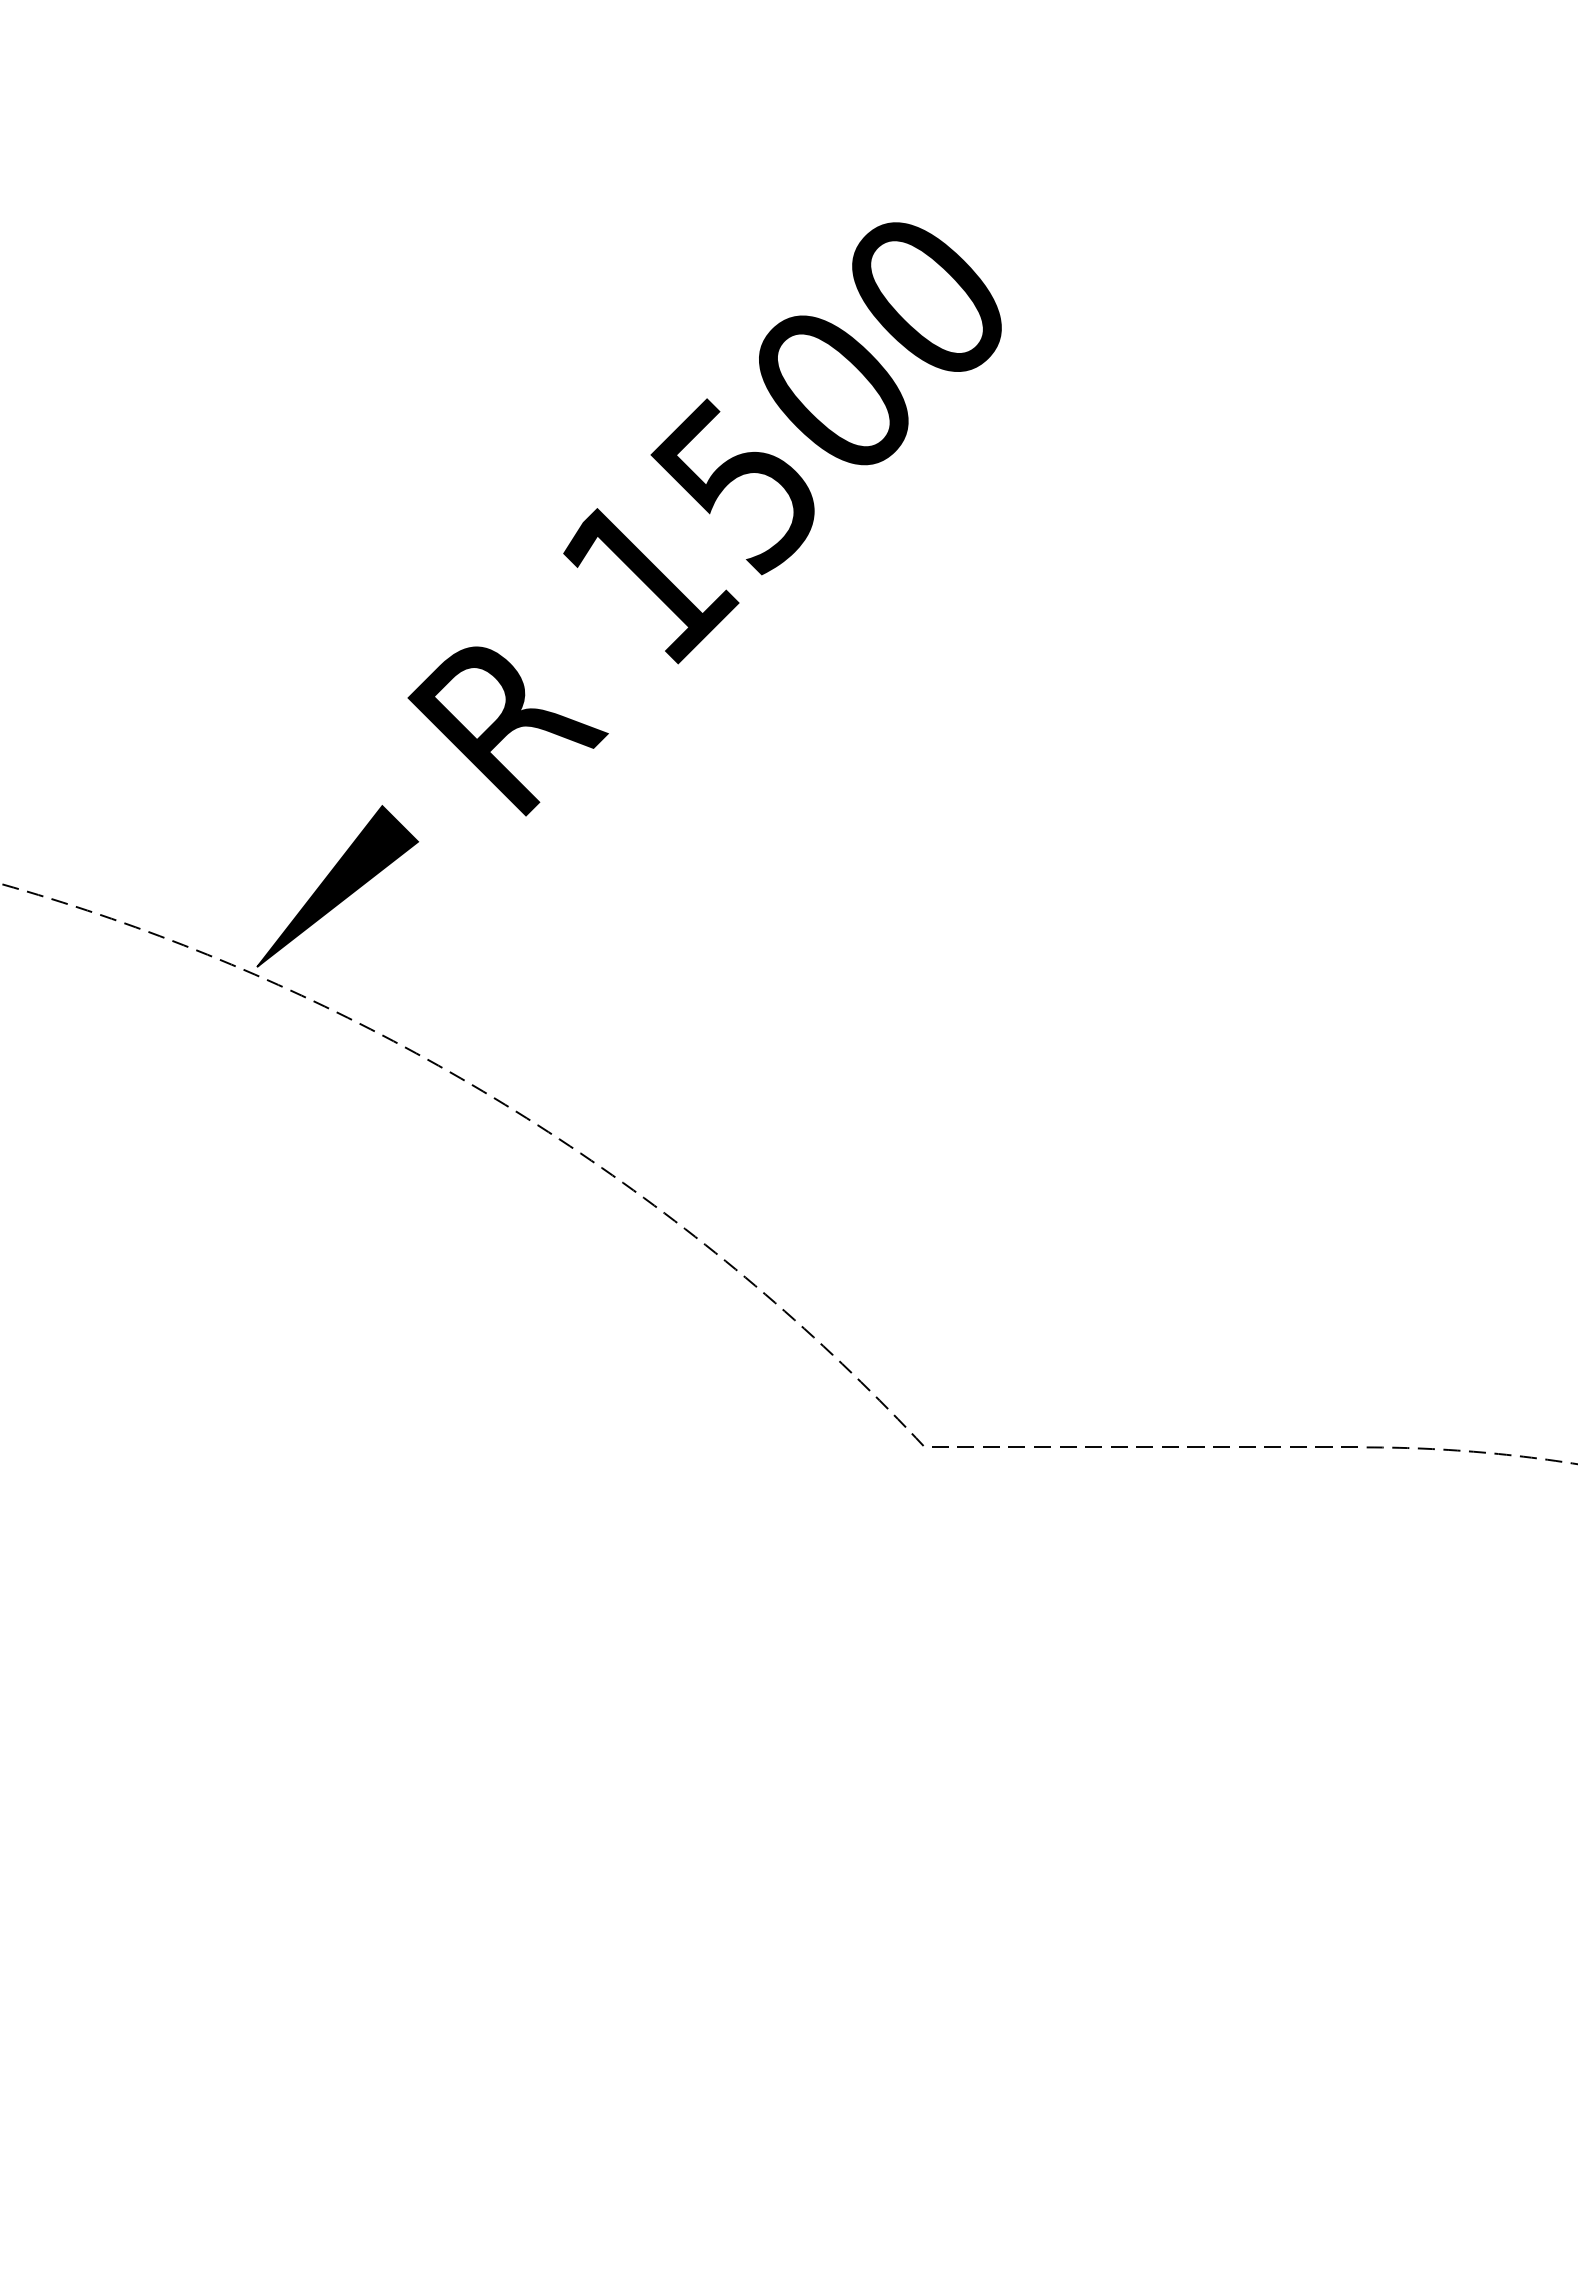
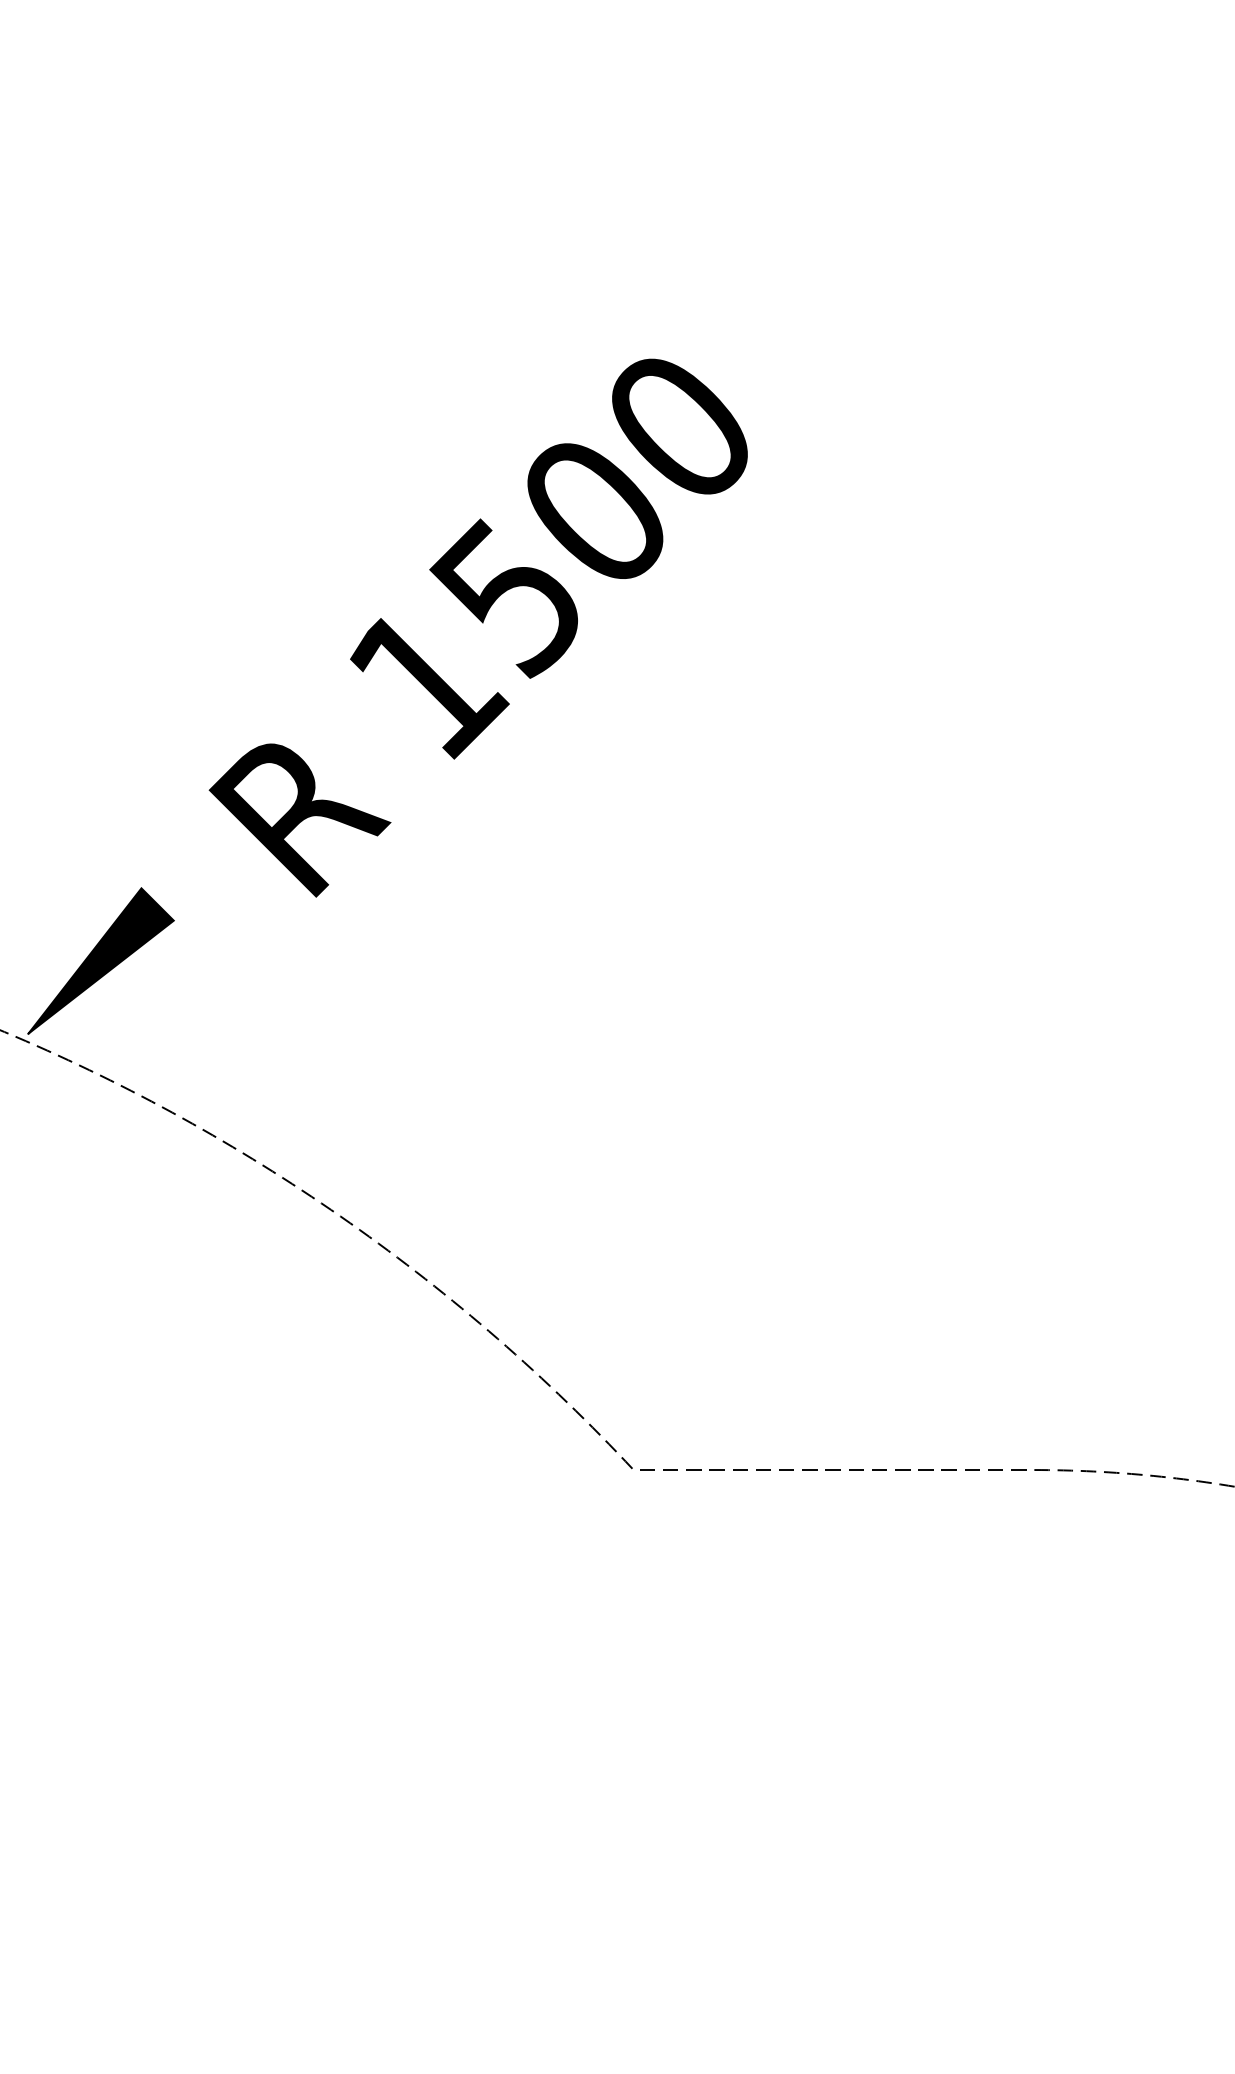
text: (704, 519) -> (478, 628), moved

